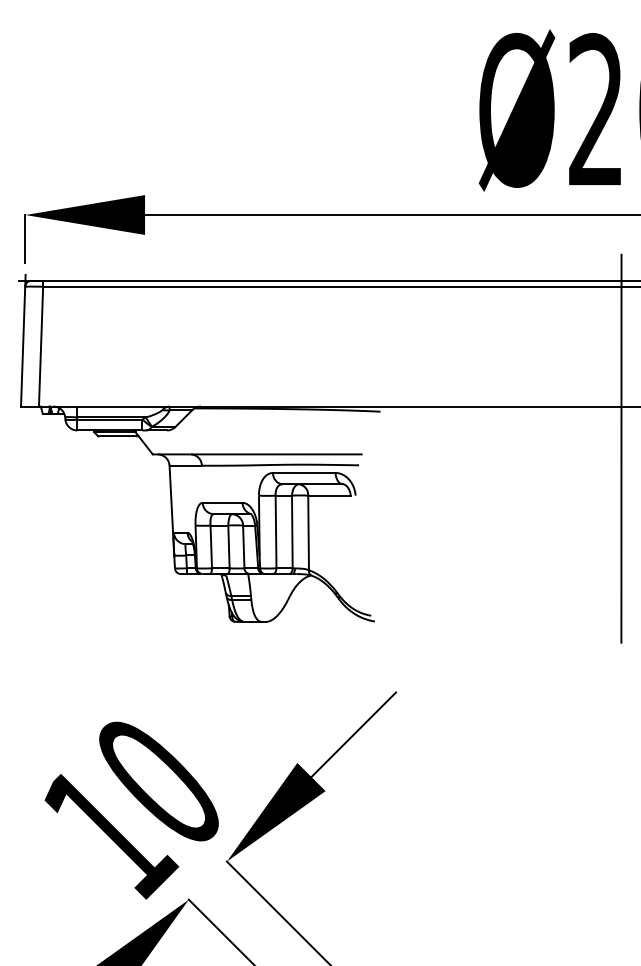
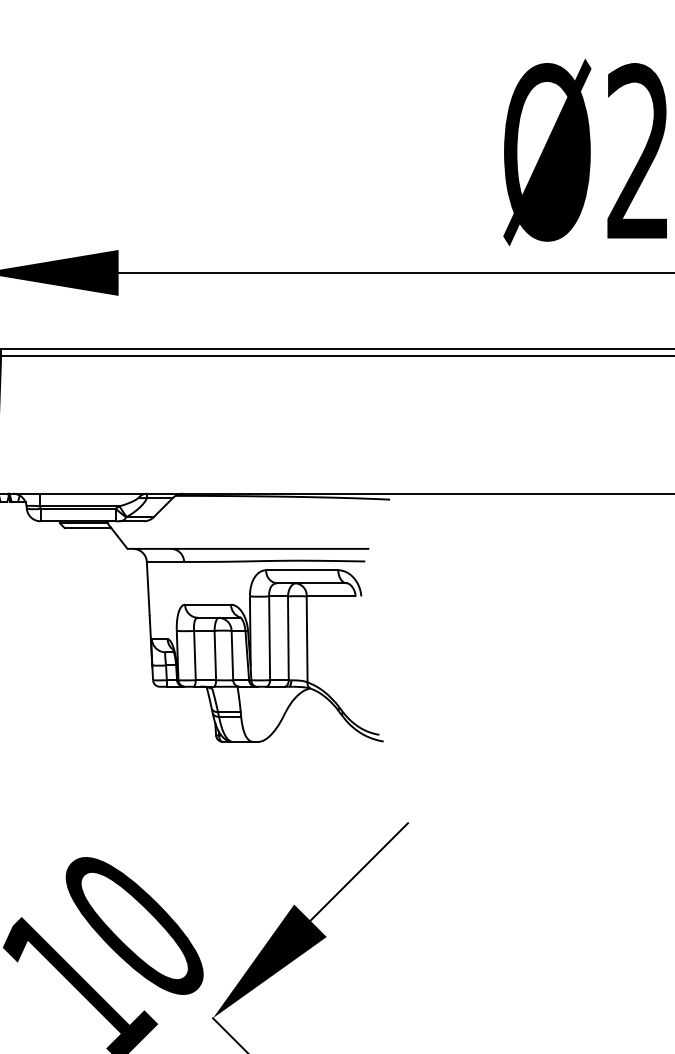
line: (621, 448) -> (667, 542), removed

